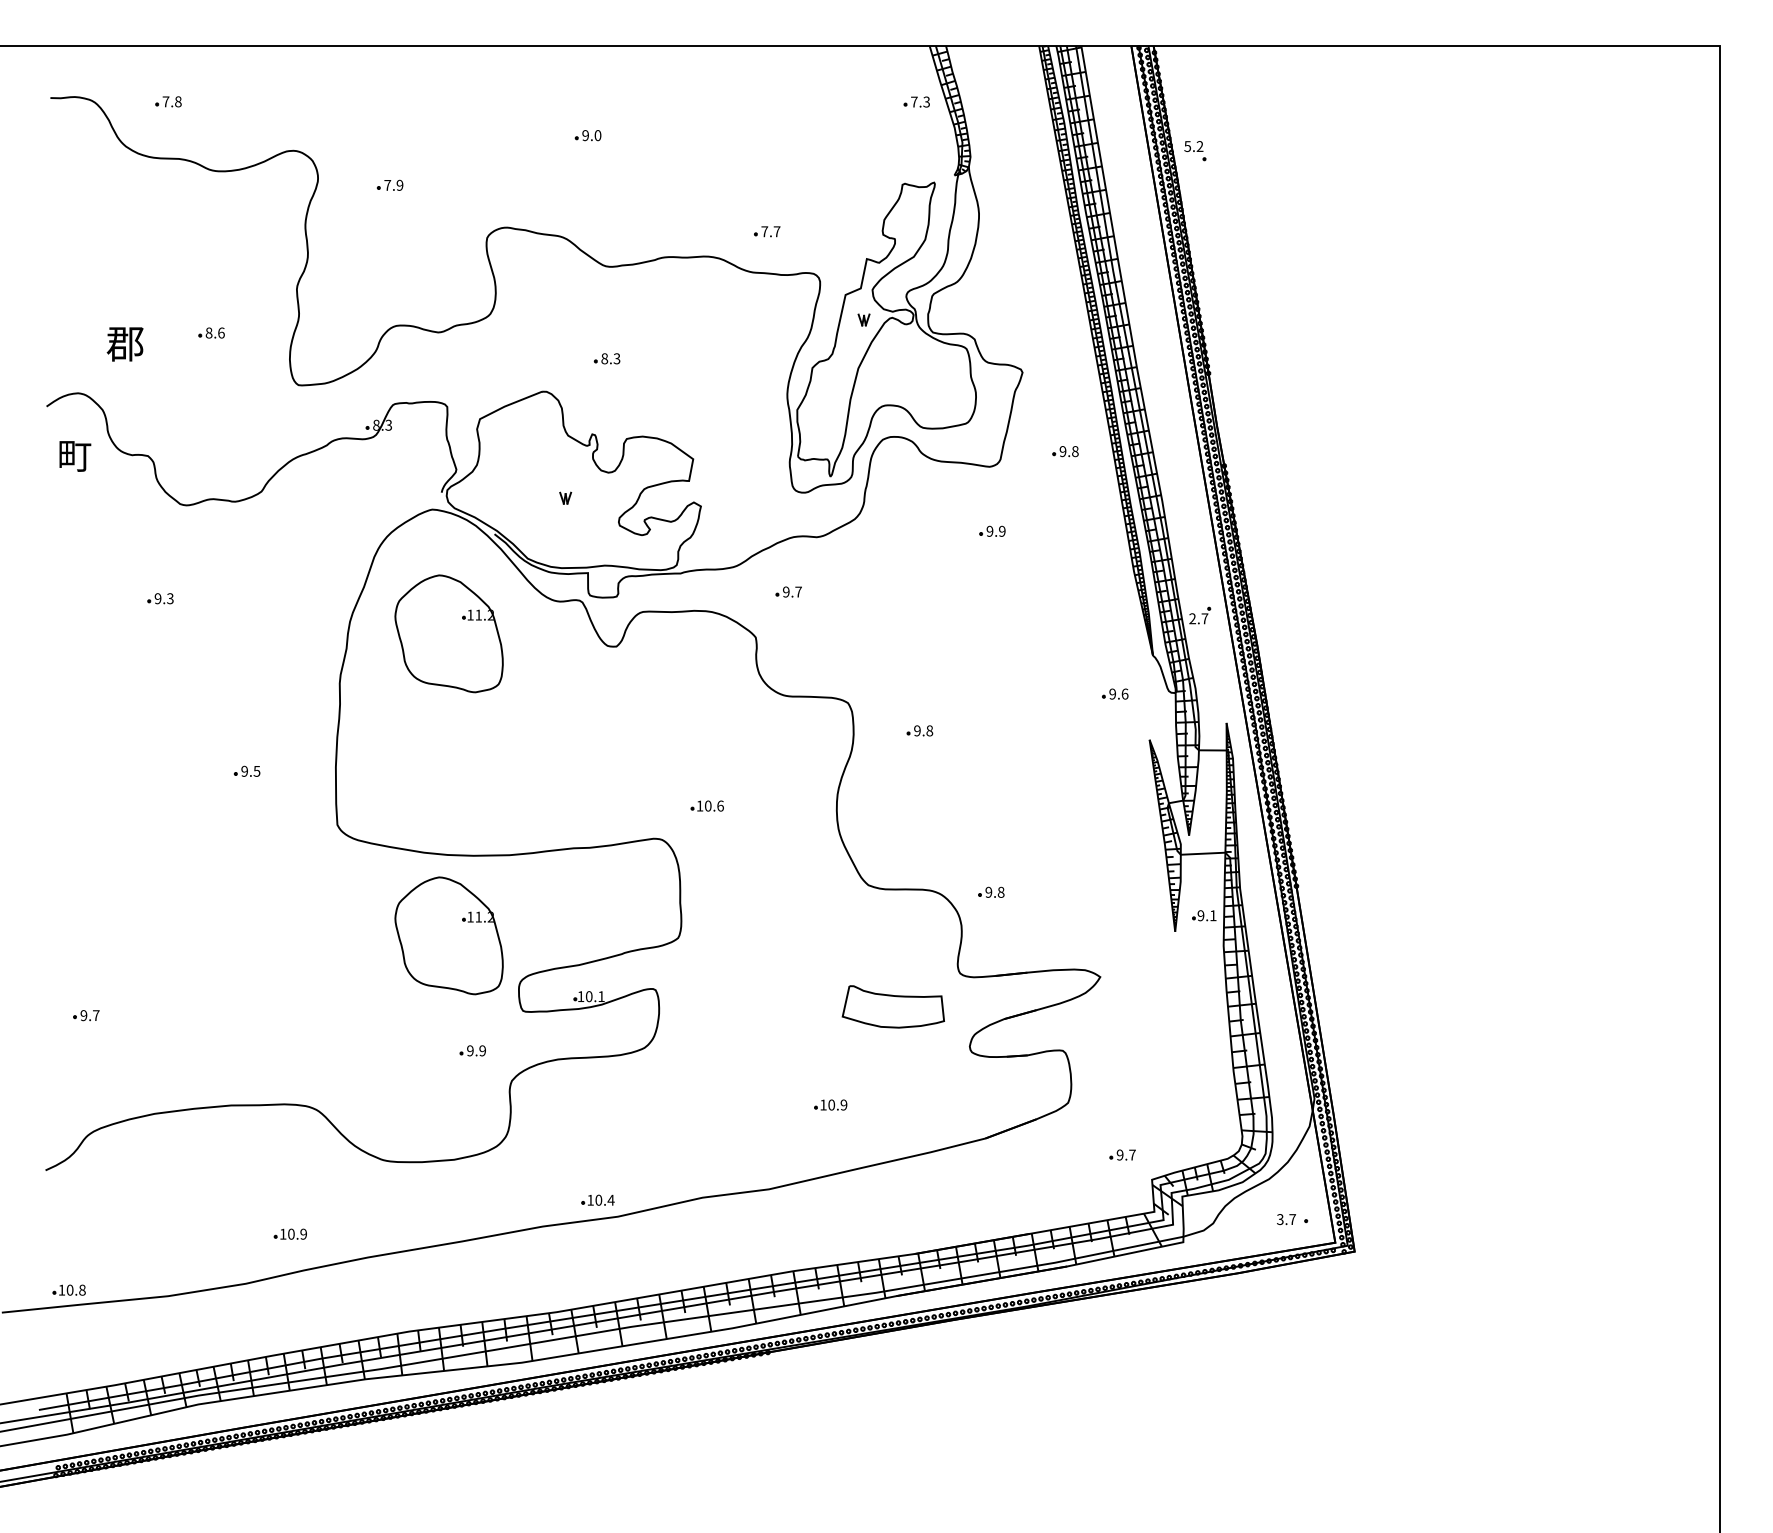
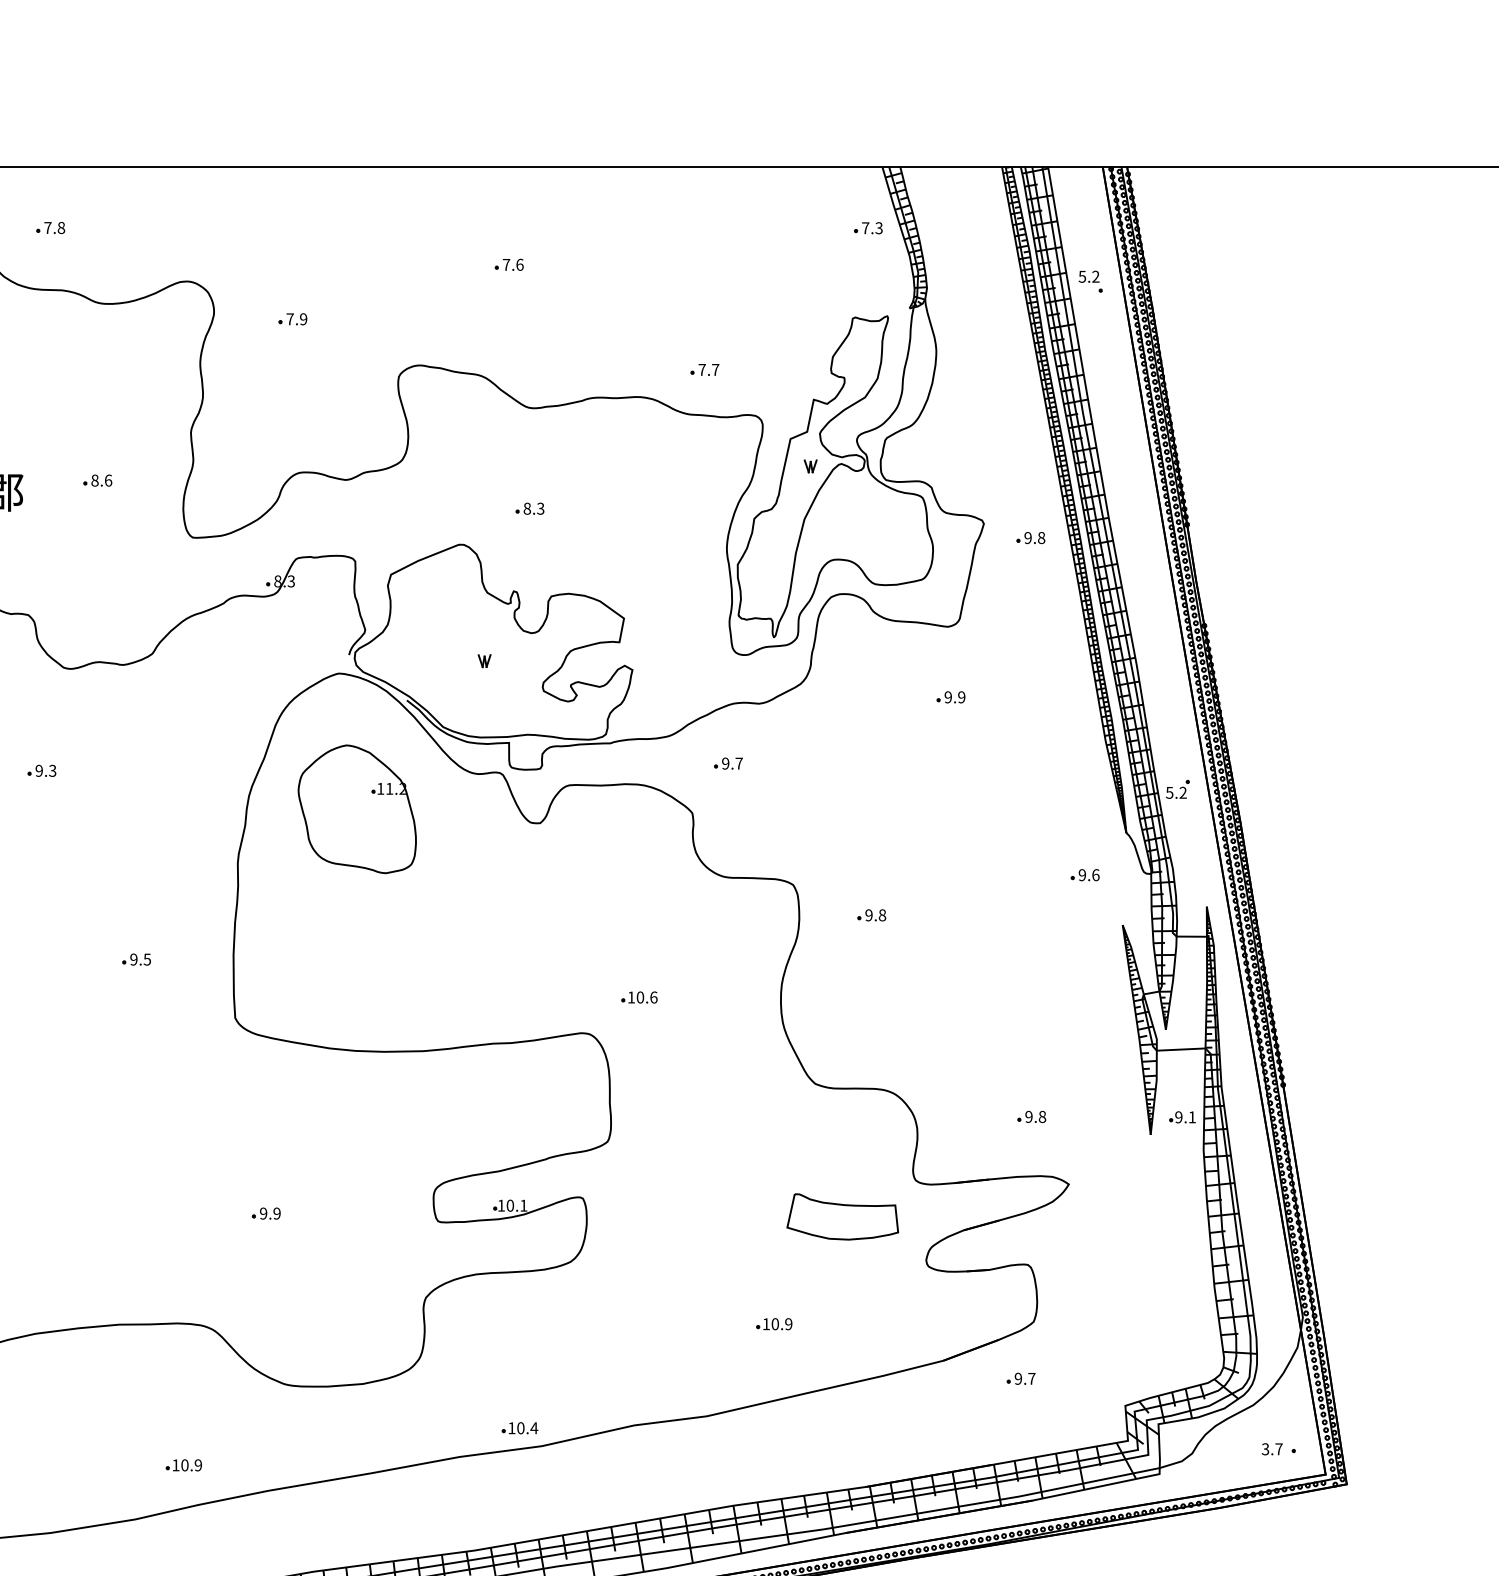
text: (591, 135) -> (512, 264), 9.0 -> 7.6
part: (1195, 151) -> (1090, 282), moved
part: (1065, 451) -> (1030, 537), moved
text: (1198, 618) -> (1176, 792), 2.7 -> 5.2
part: (991, 891) -> (1031, 1115), moved
part: (448, 935) -> (356, 1138), removed
part: (472, 1050) -> (265, 1213), moved
part: (1122, 1154) -> (1020, 1378), moved

